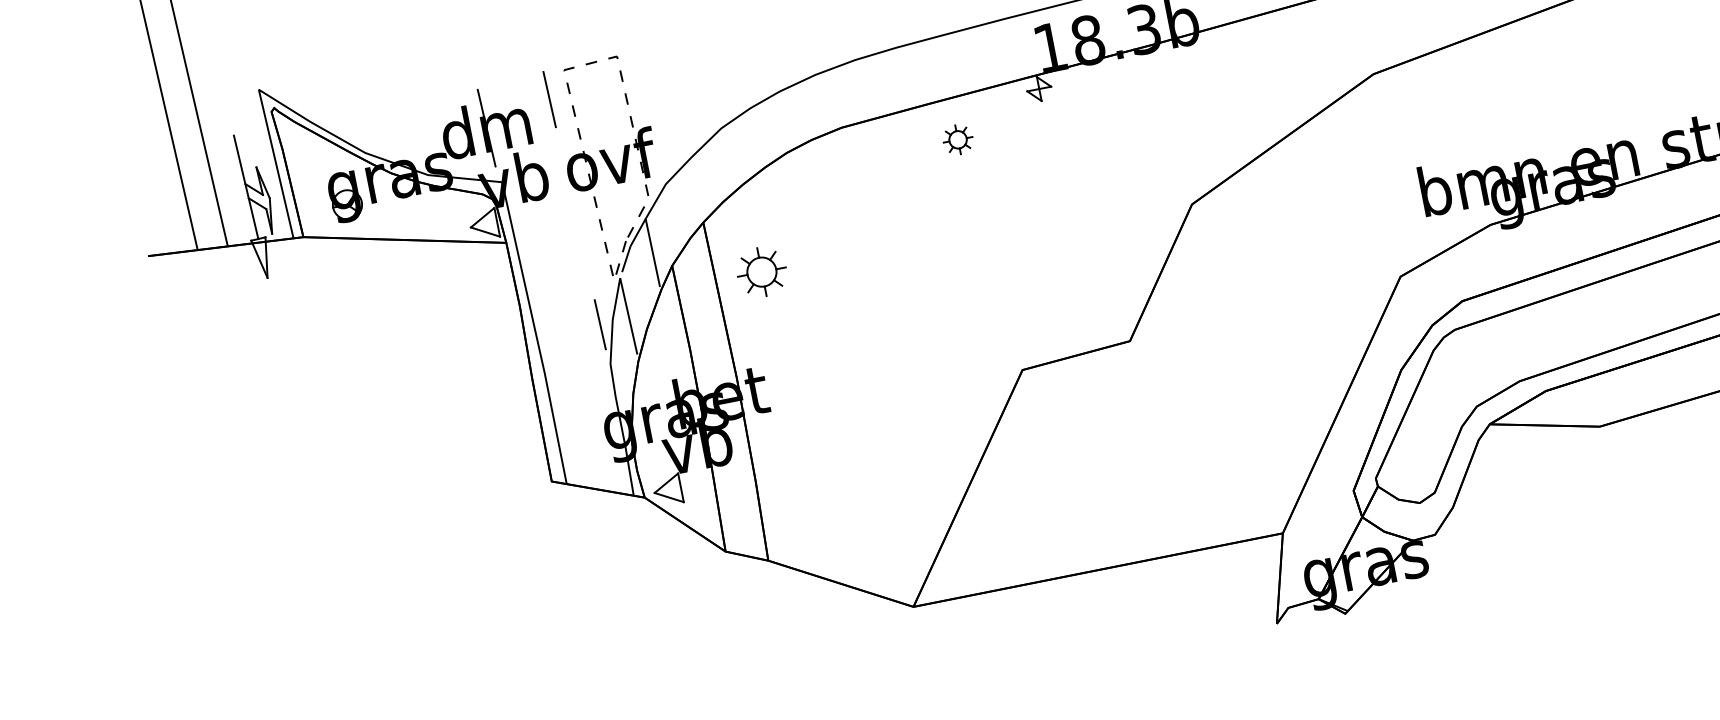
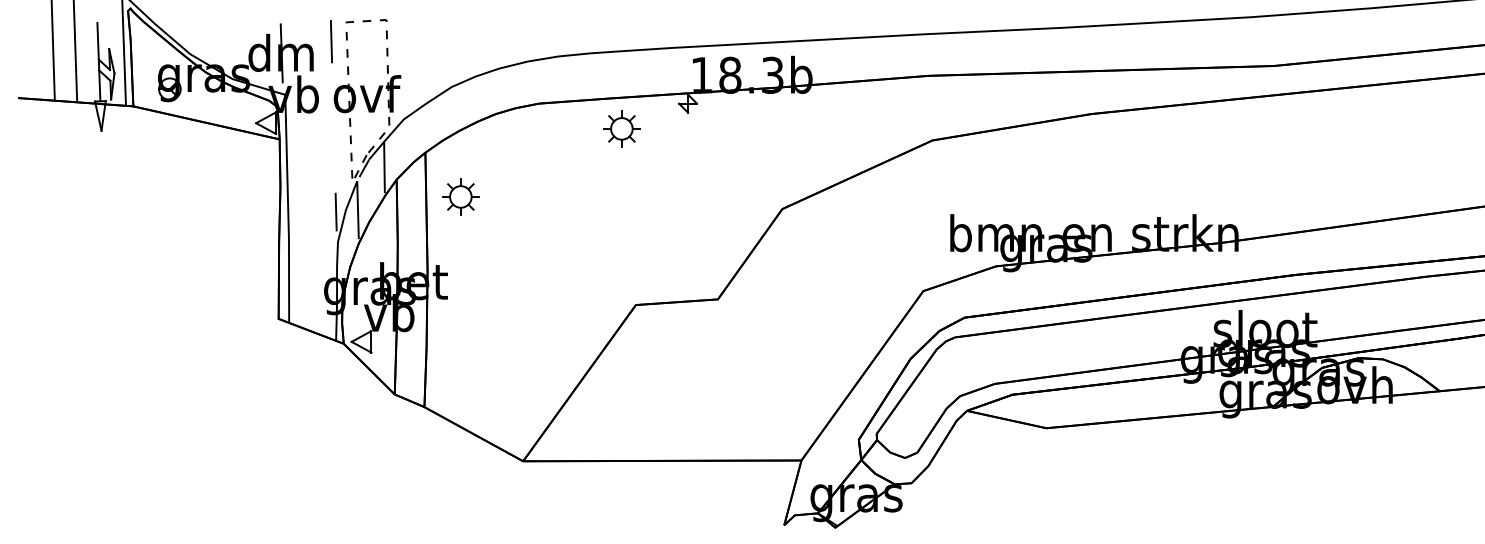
part: (957, 139) -> (621, 128), size x1.67

